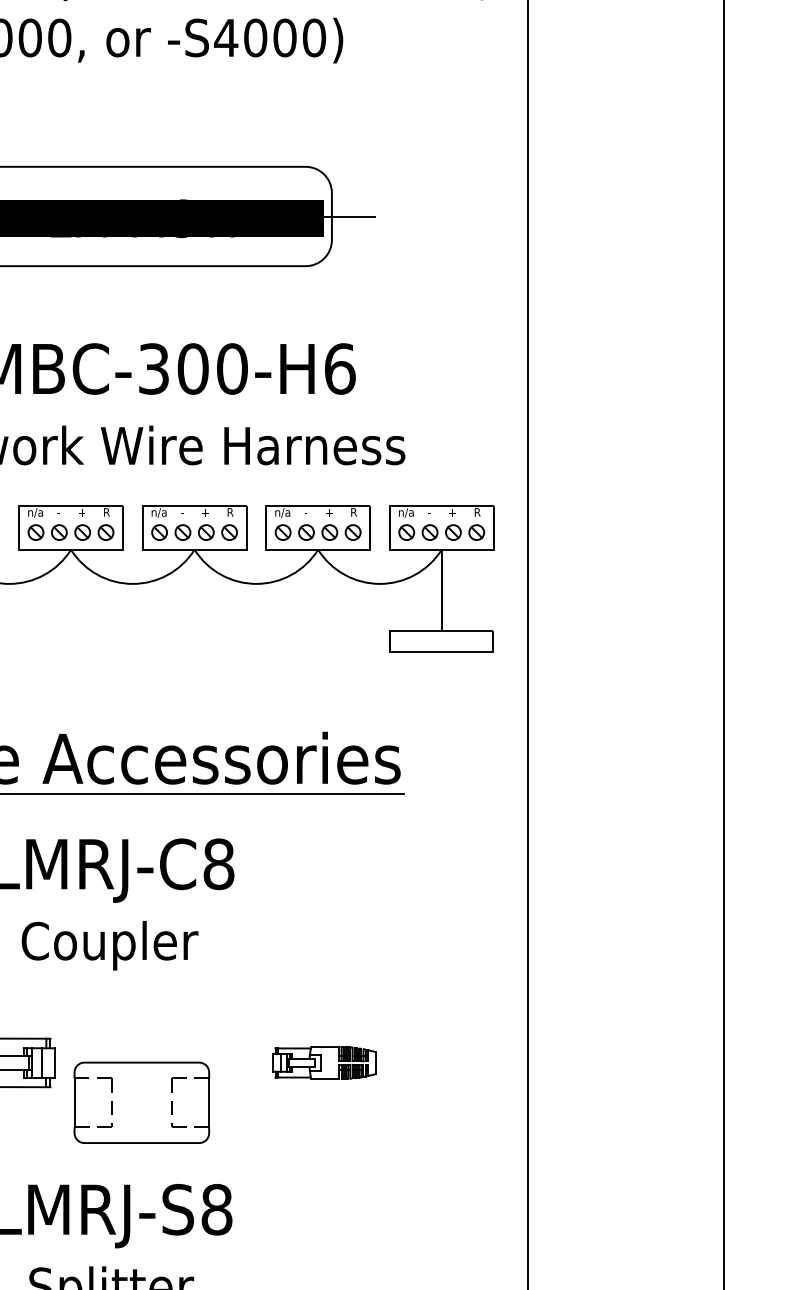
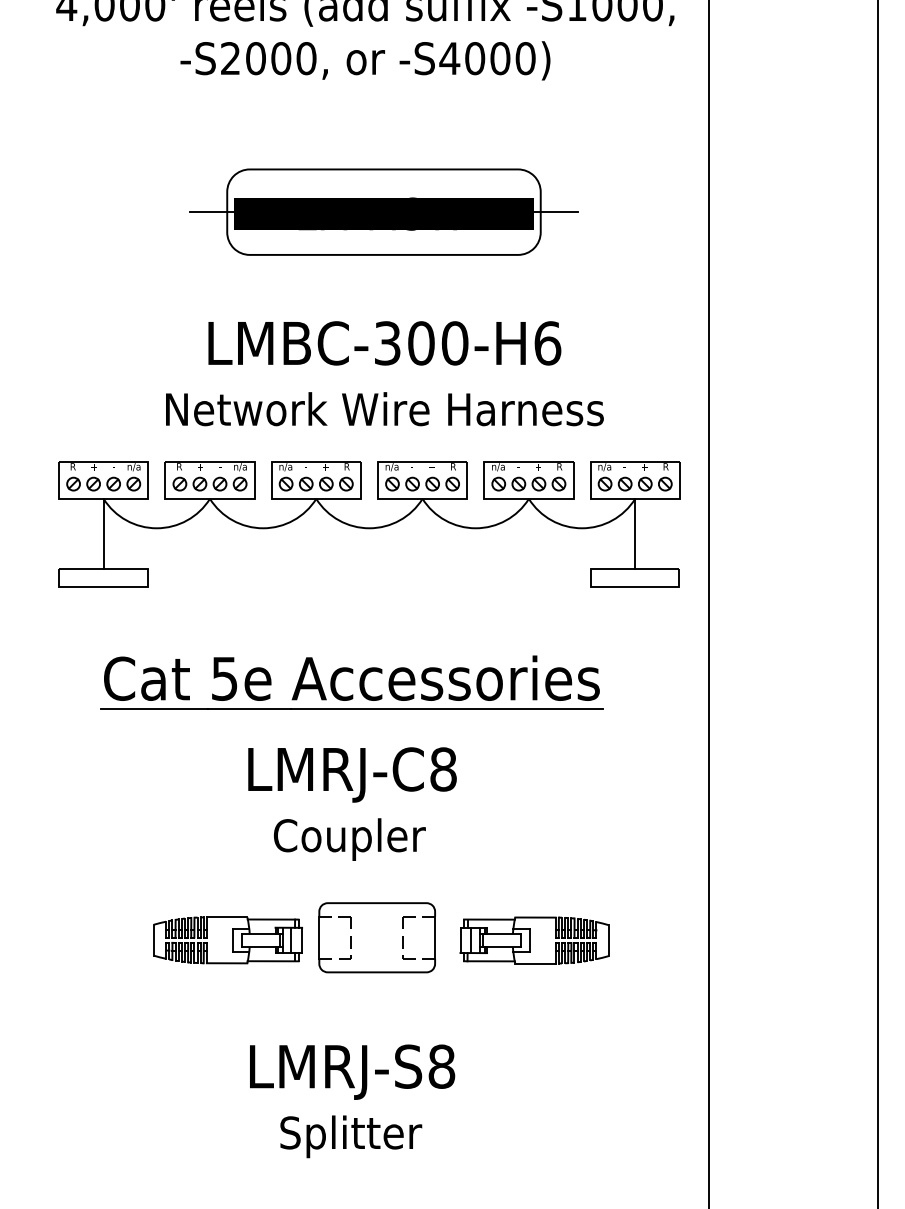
part: (324, 1063) -> (534, 940), size x1.67
part: (141, 1102) -> (376, 937), moved

